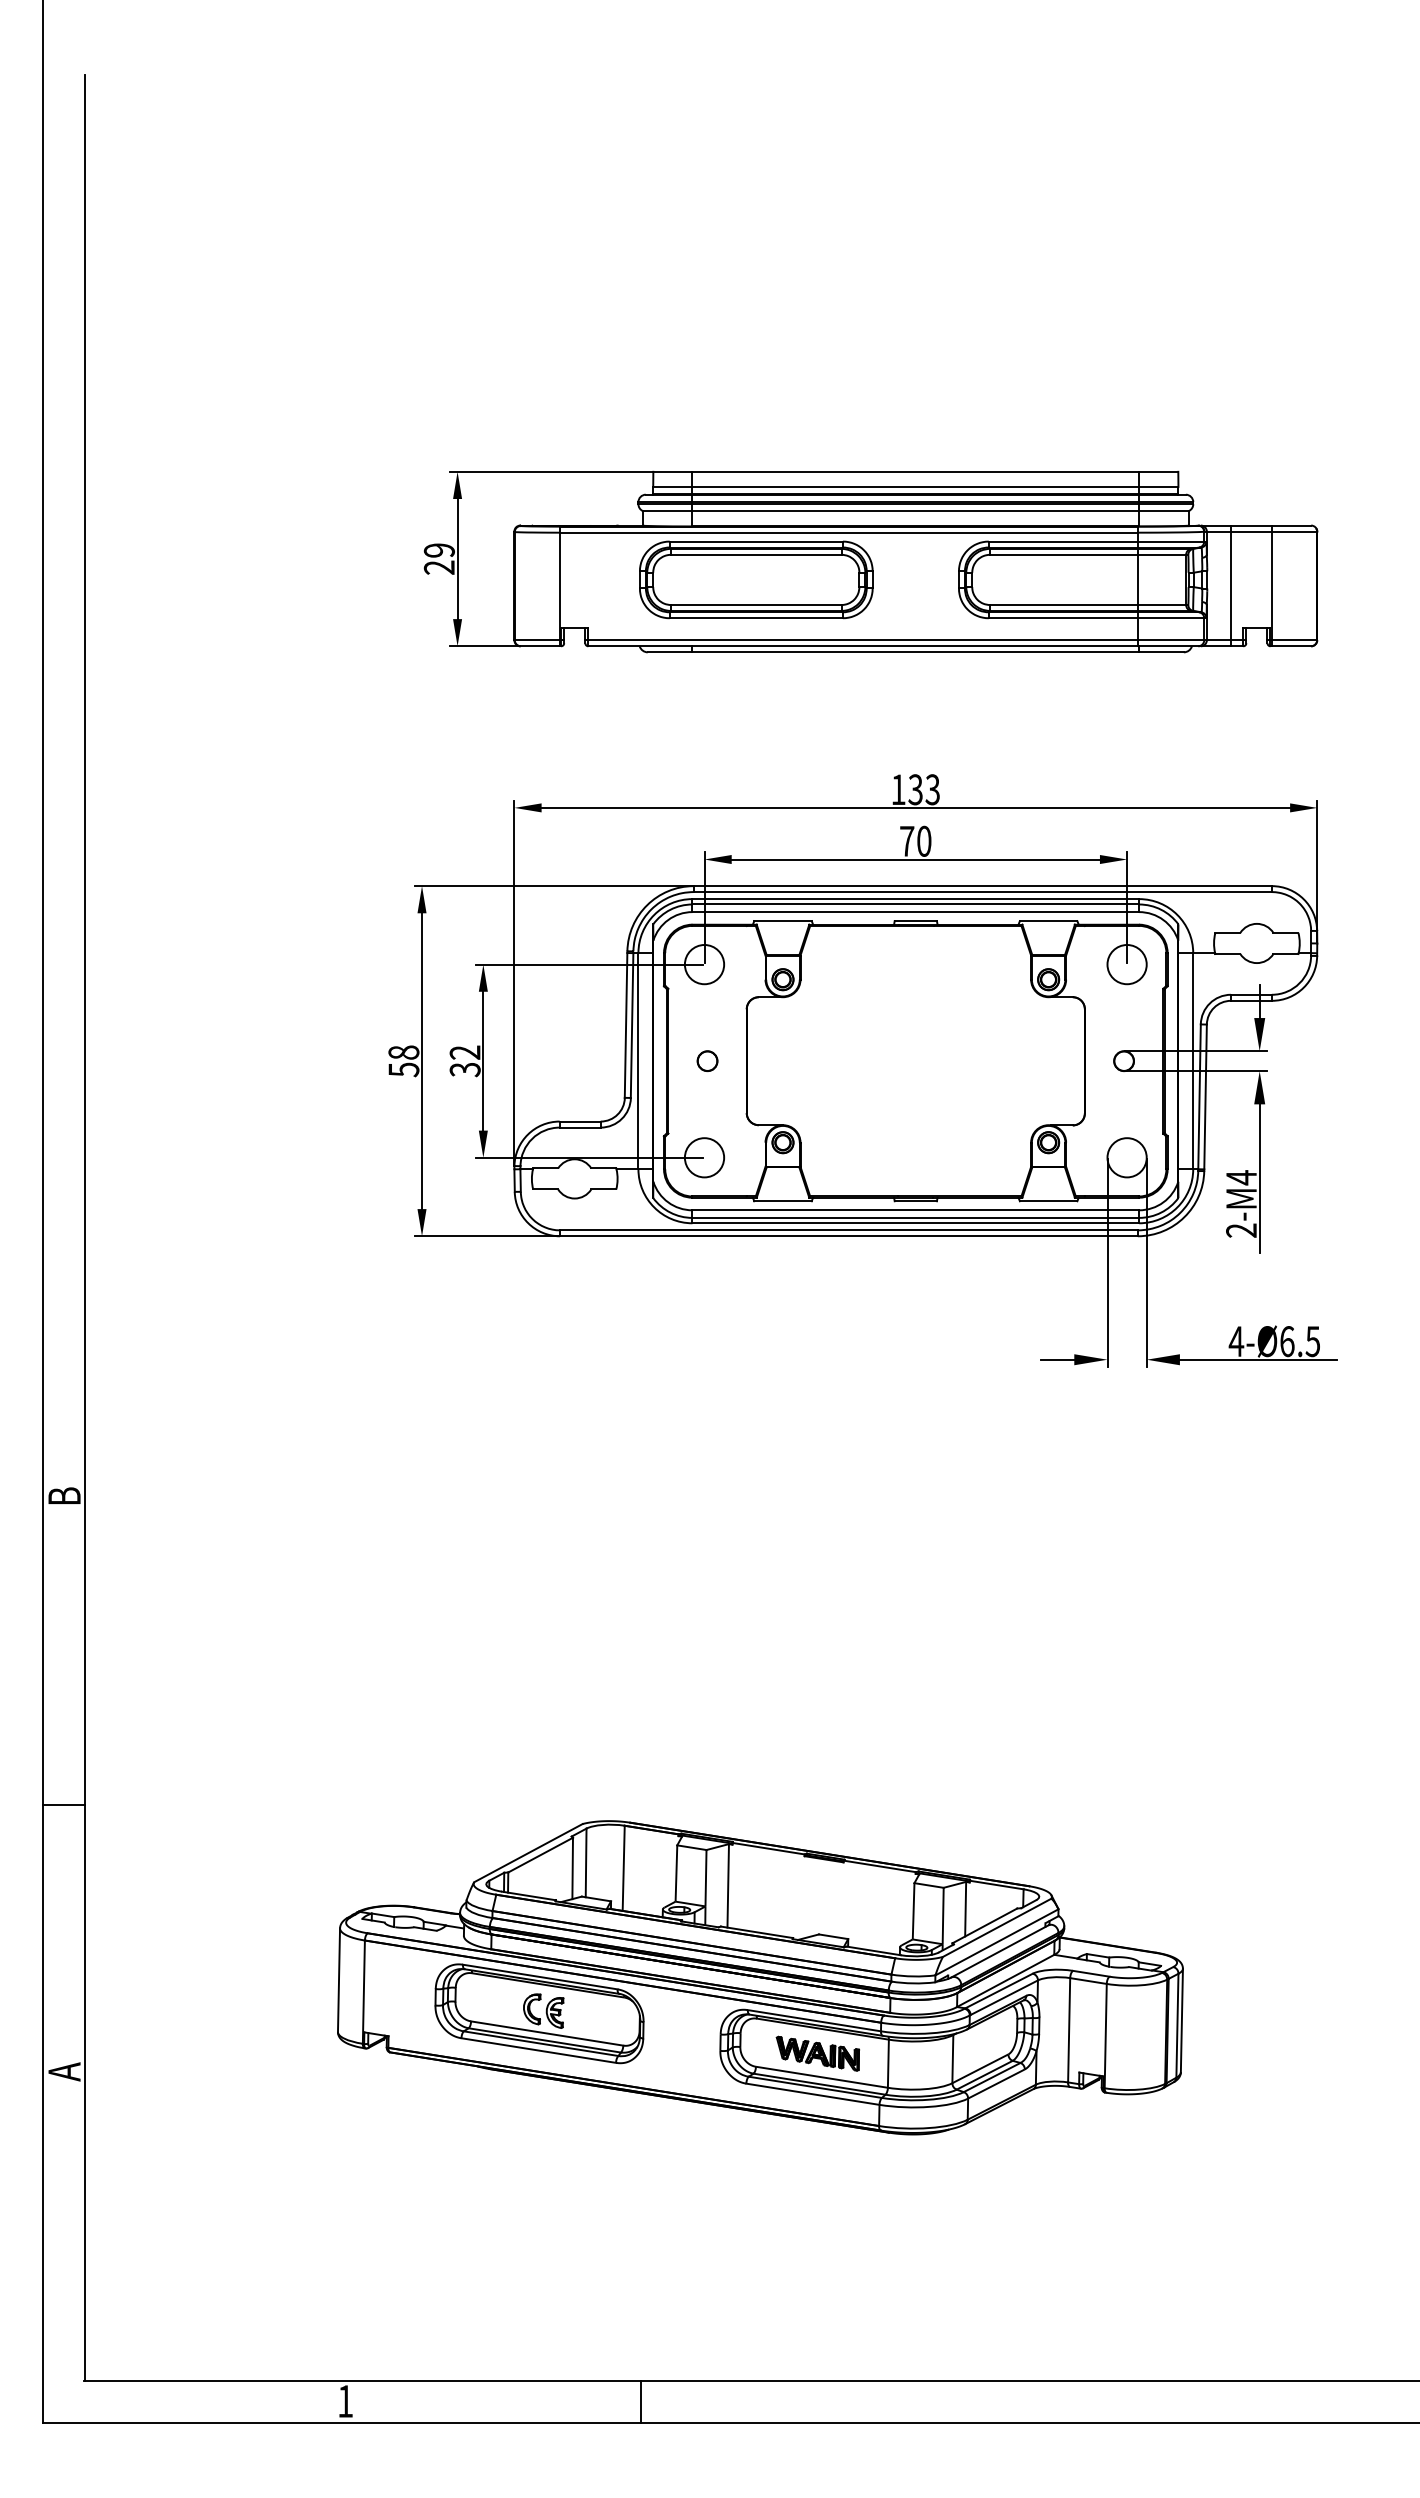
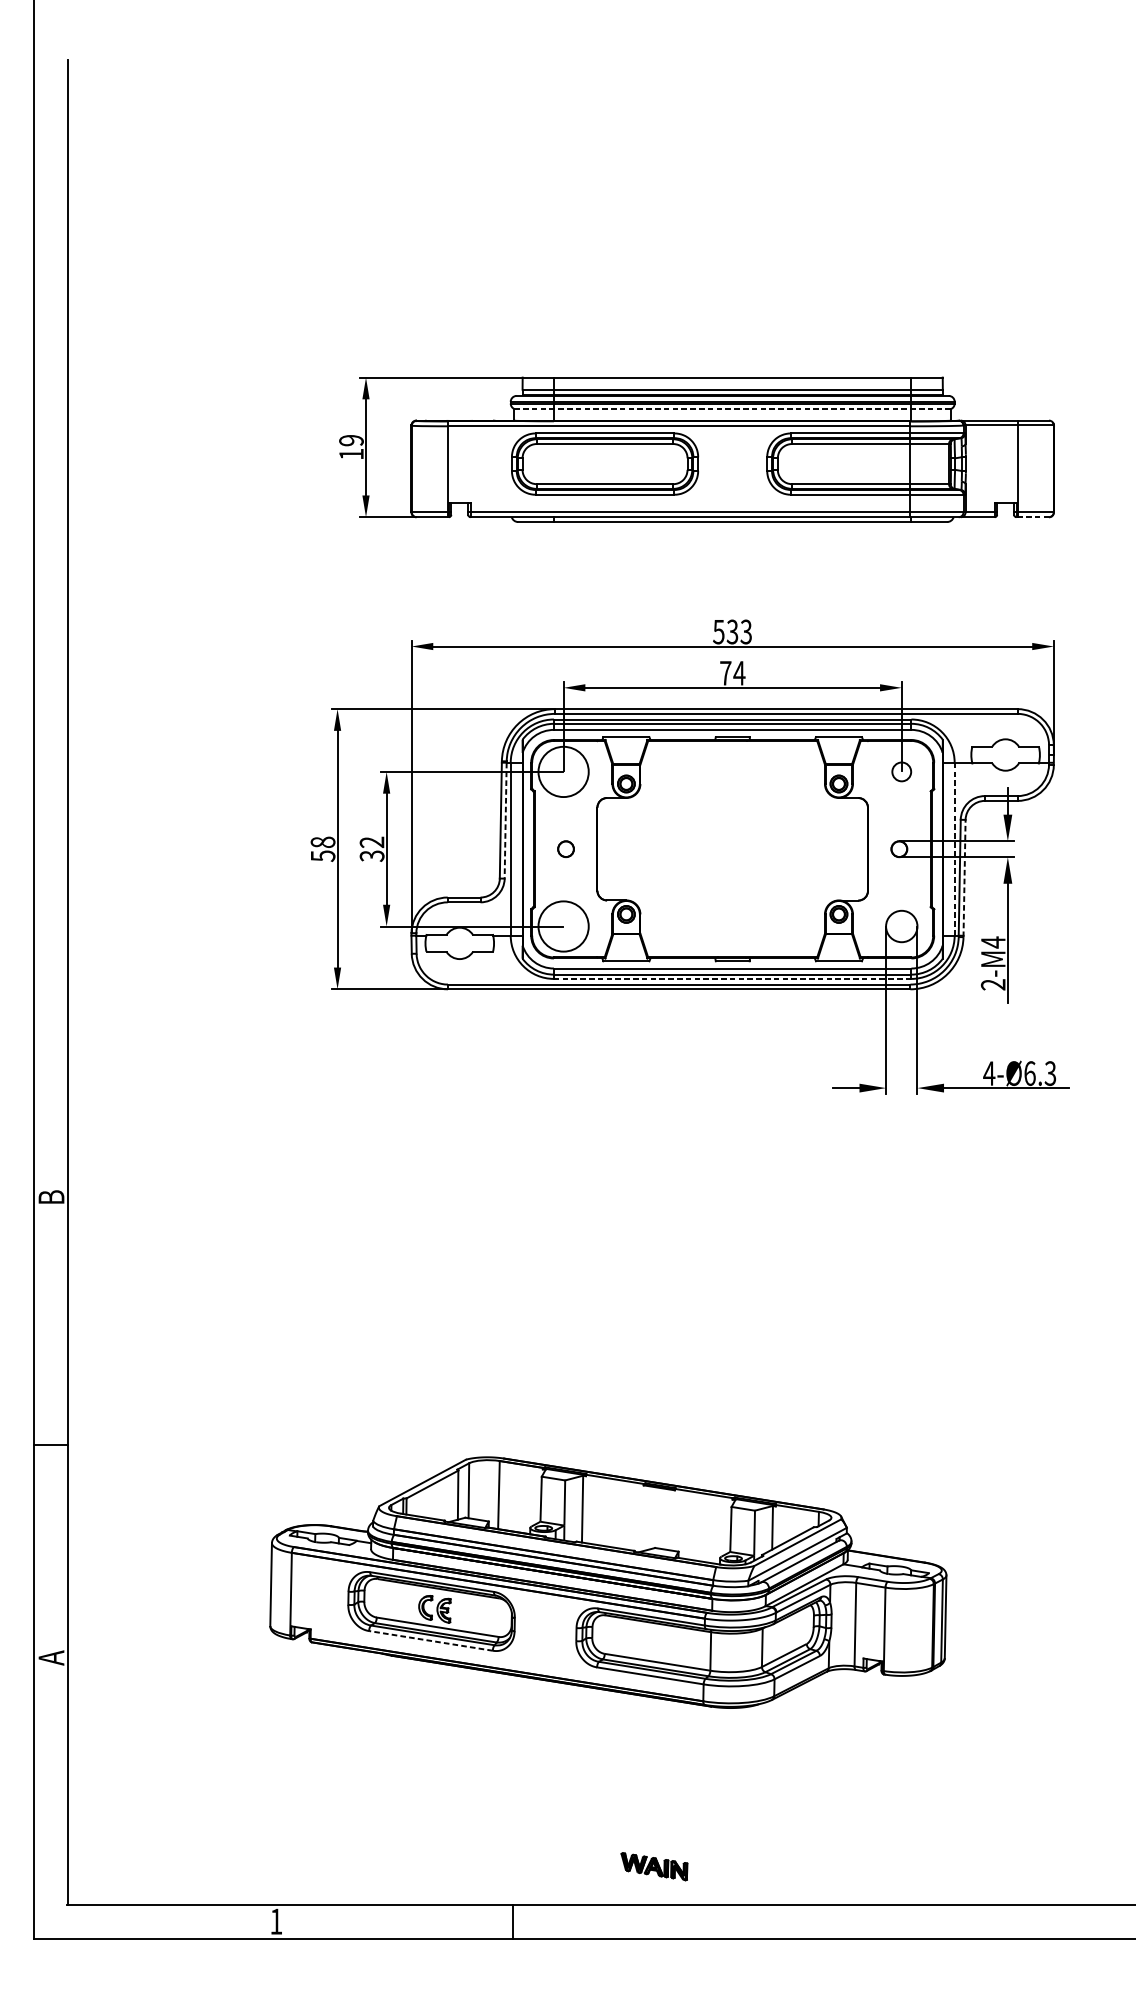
line: (916, 511) -> (733, 409), solid -> dashed
text: (438, 567) -> (350, 454), 29 -> 19
line: (1231, 585) -> (985, 468), removed
line: (1290, 646) -> (1032, 517), solid -> dashed
text: (898, 789) -> (718, 631), 133 -> 533
text: (923, 840) -> (738, 672), 70 -> 74
circle: (704, 964) -> (563, 771), size x1.6
circle: (1126, 964) -> (901, 771), size x0.6
line: (632, 1026) -> (505, 821), solid -> dashed
line: (1193, 1061) -> (954, 849), solid -> dashed
line: (1205, 1097) -> (964, 878), solid -> dashed
circle: (704, 1157) -> (563, 926), size x1.6
line: (915, 1223) -> (732, 979), solid -> dashed
text: (1312, 1341) -> (1050, 1073), 4-Ø6.5 -> 4-Ø6.3
line: (538, 2050) -> (430, 1640), solid -> dashed
part: (817, 2053) -> (654, 1866), moved

